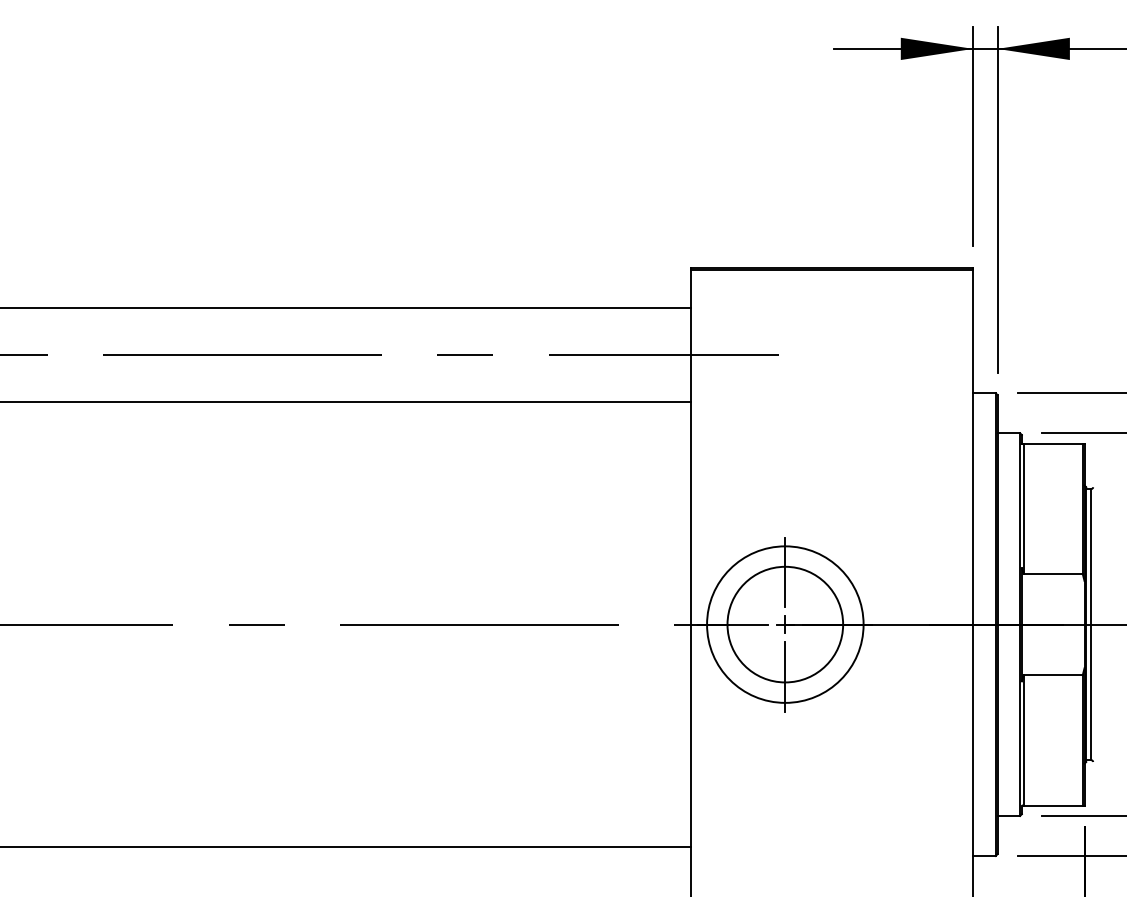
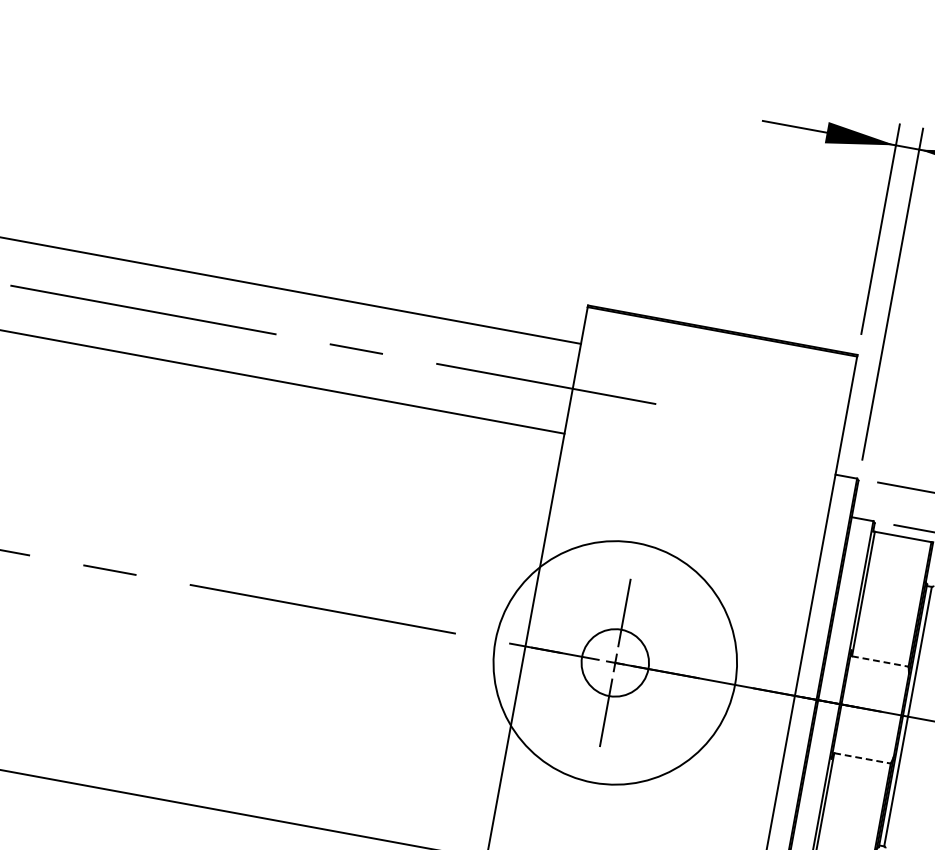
line: (1053, 573) -> (880, 661), solid -> dashed
circle: (785, 624) -> (615, 662), size x0.6
circle: (785, 624) -> (615, 662), size x1.6
line: (1053, 675) -> (862, 758), solid -> dashed

